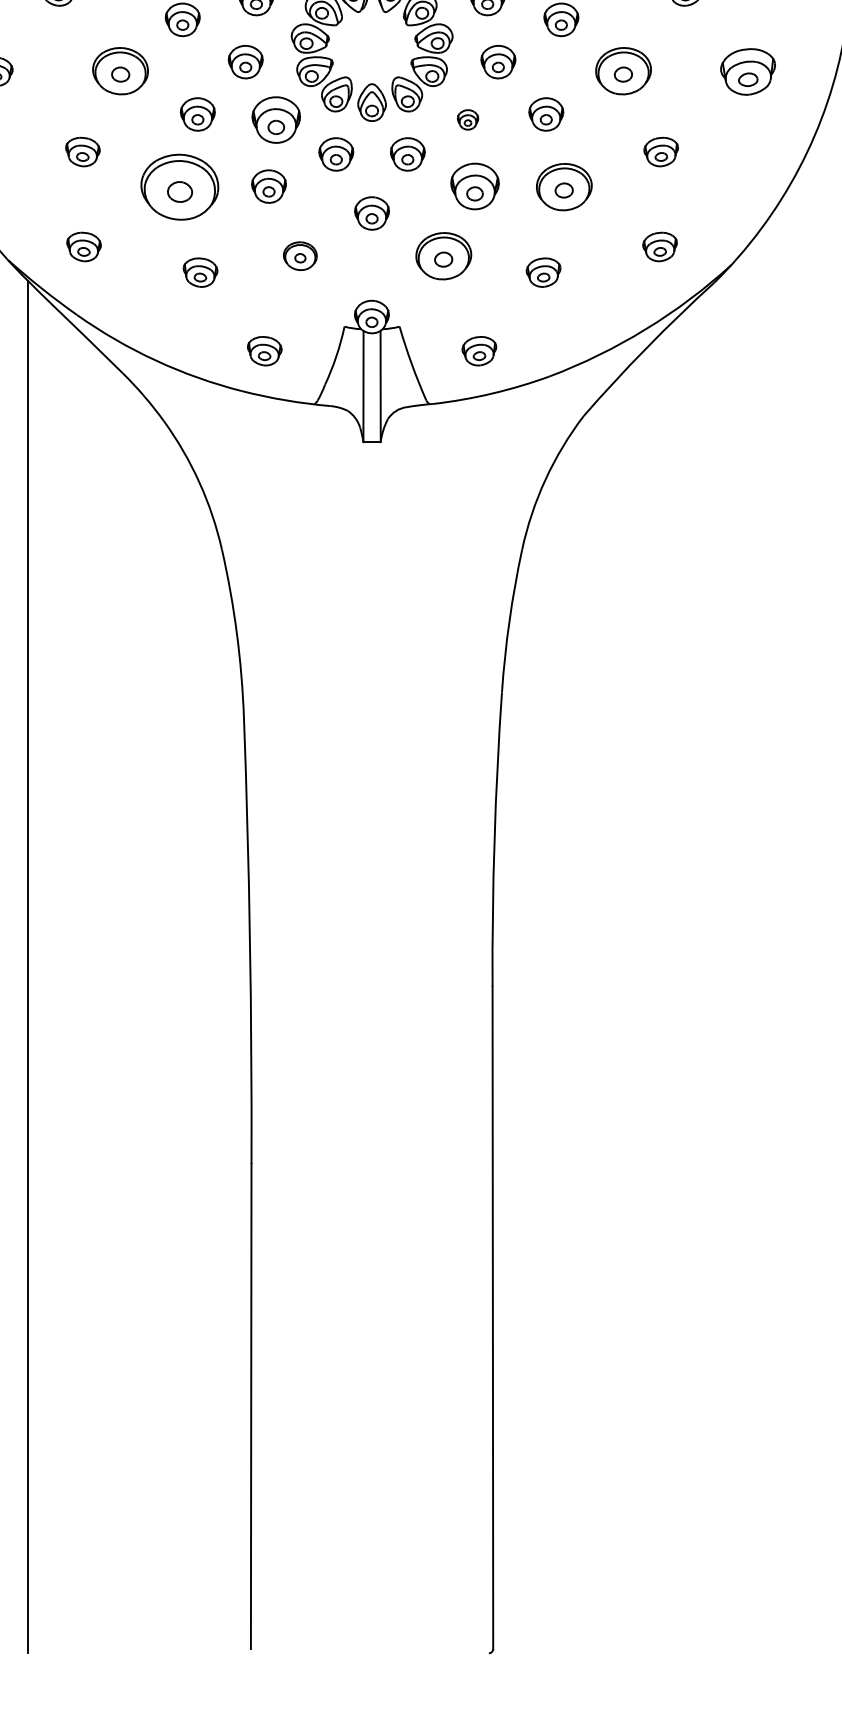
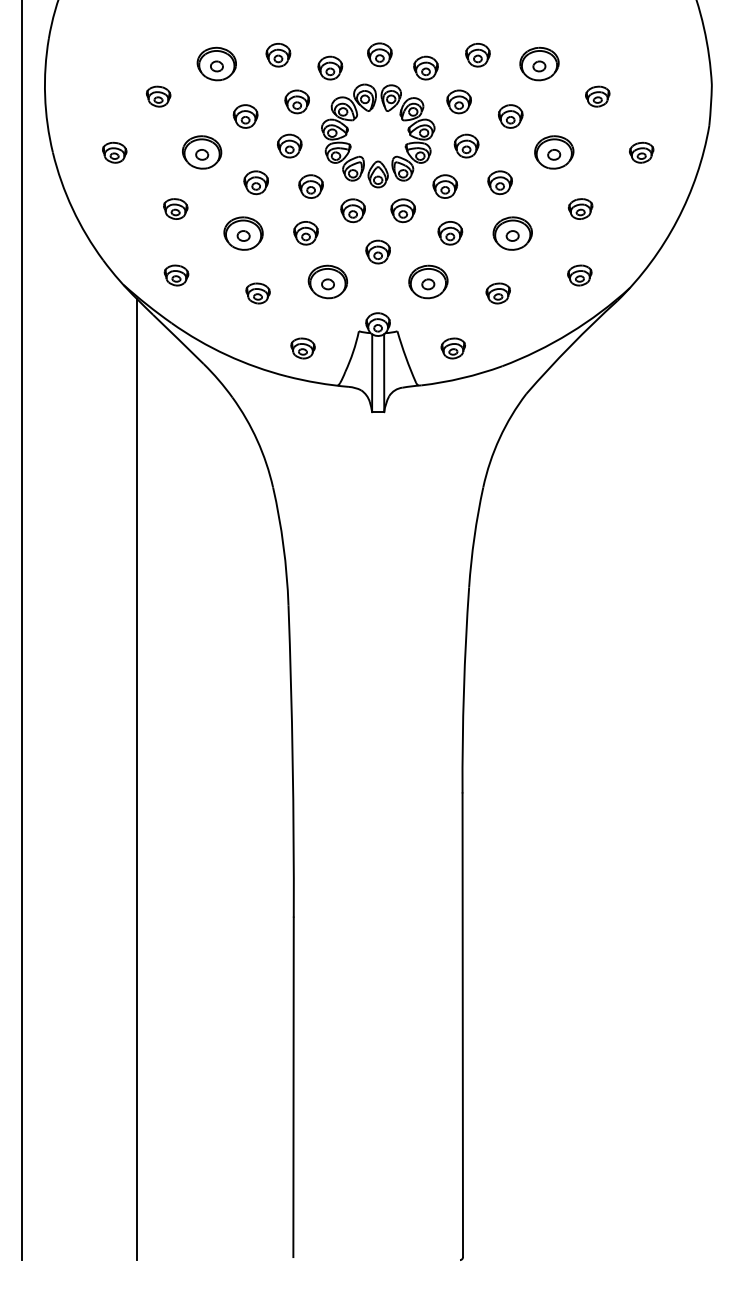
part: (748, 71) -> (641, 152), size x0.62
part: (275, 119) -> (310, 186), size x0.71
part: (468, 119) -> (445, 186), size x1.67
part: (179, 186) -> (243, 233), size x0.71
part: (475, 186) -> (450, 233), size x0.71
part: (299, 255) -> (327, 281), size x1.67

